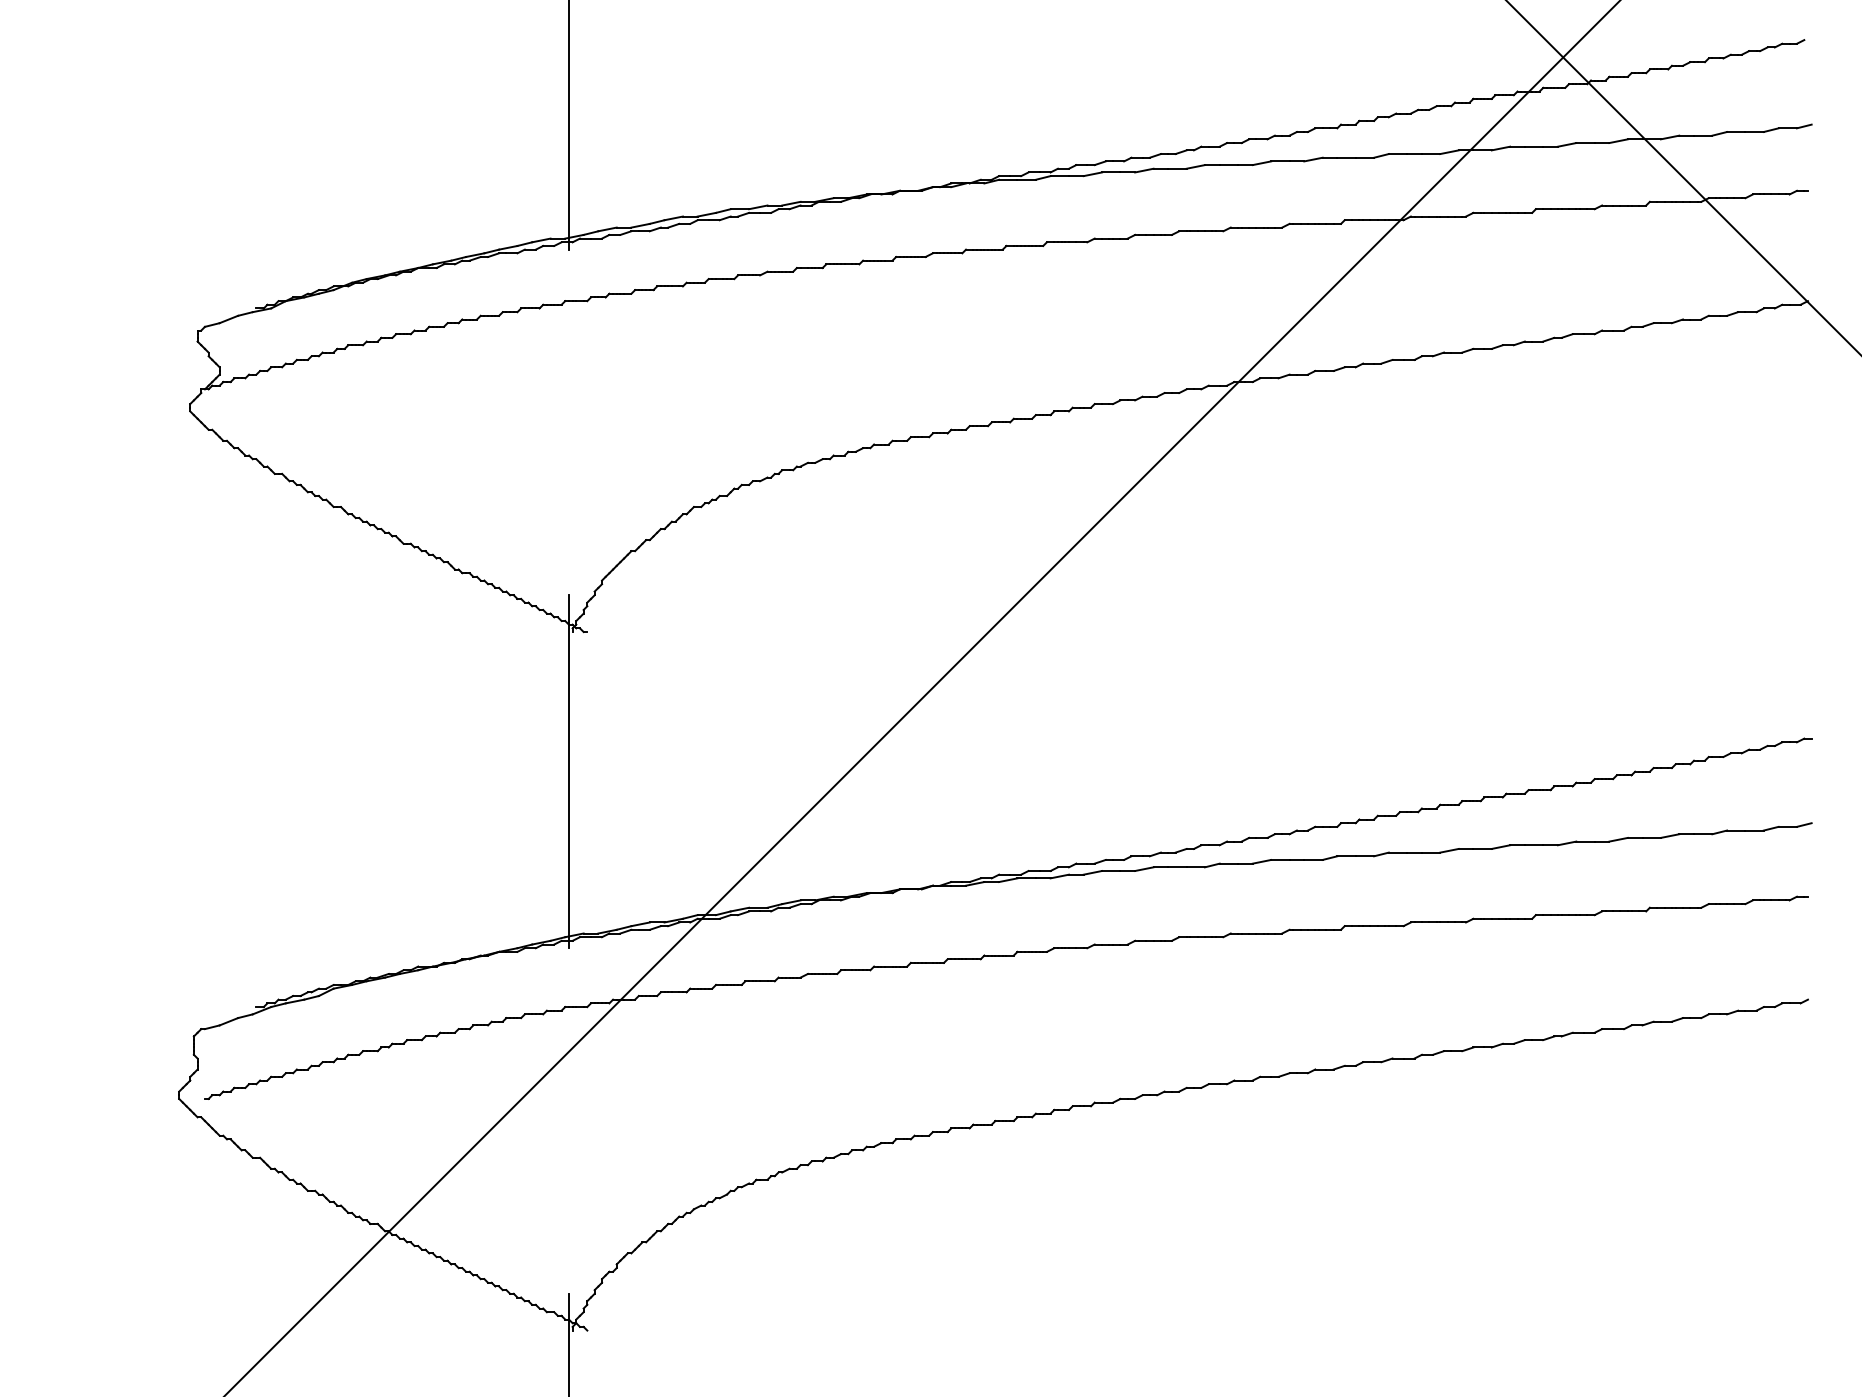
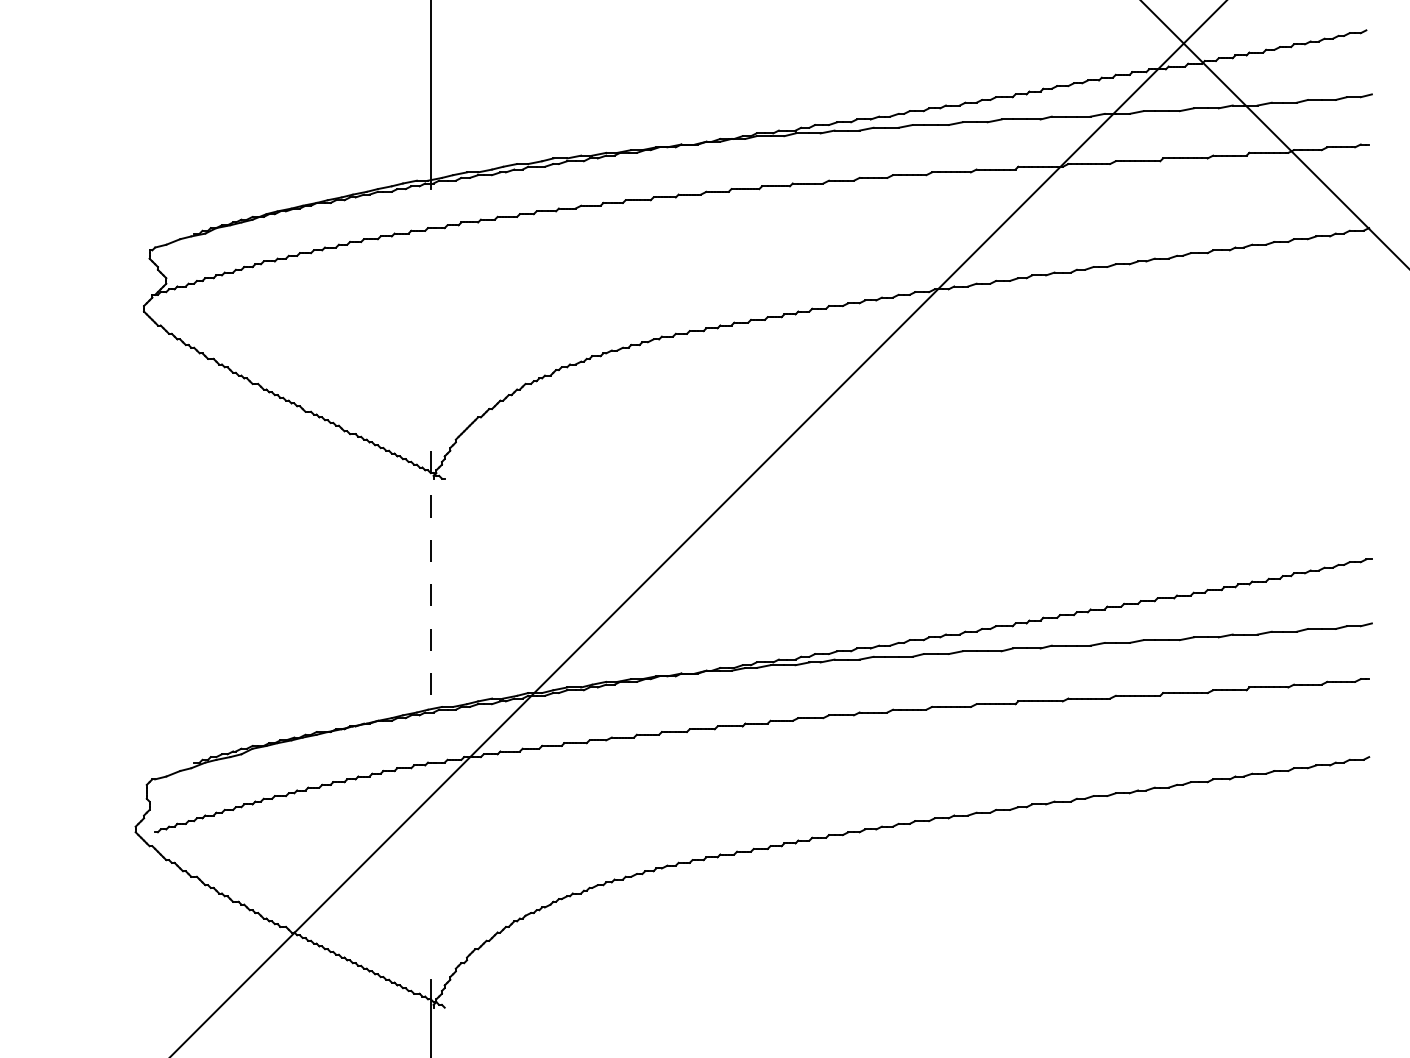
line: (568, 772) -> (430, 585), solid -> dashed

